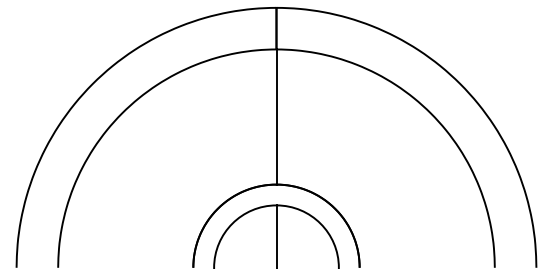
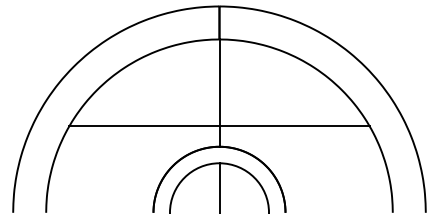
line: (276, 158) -> (219, 126), added

